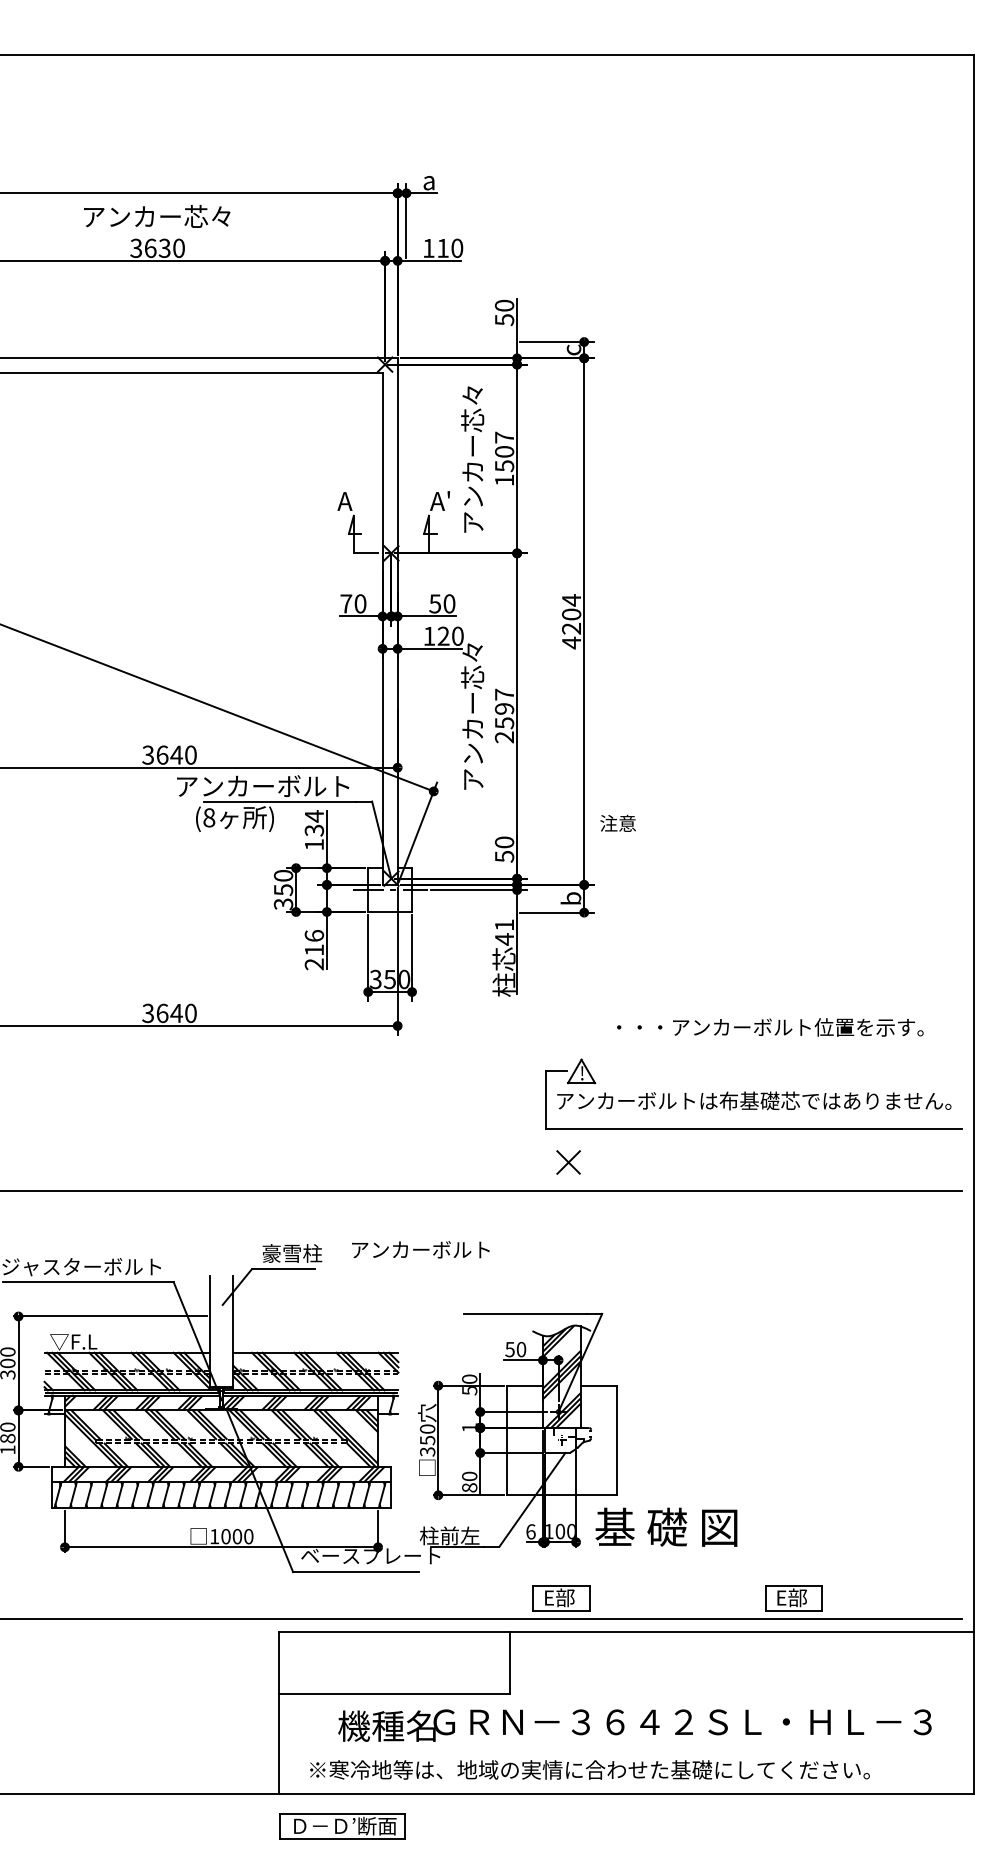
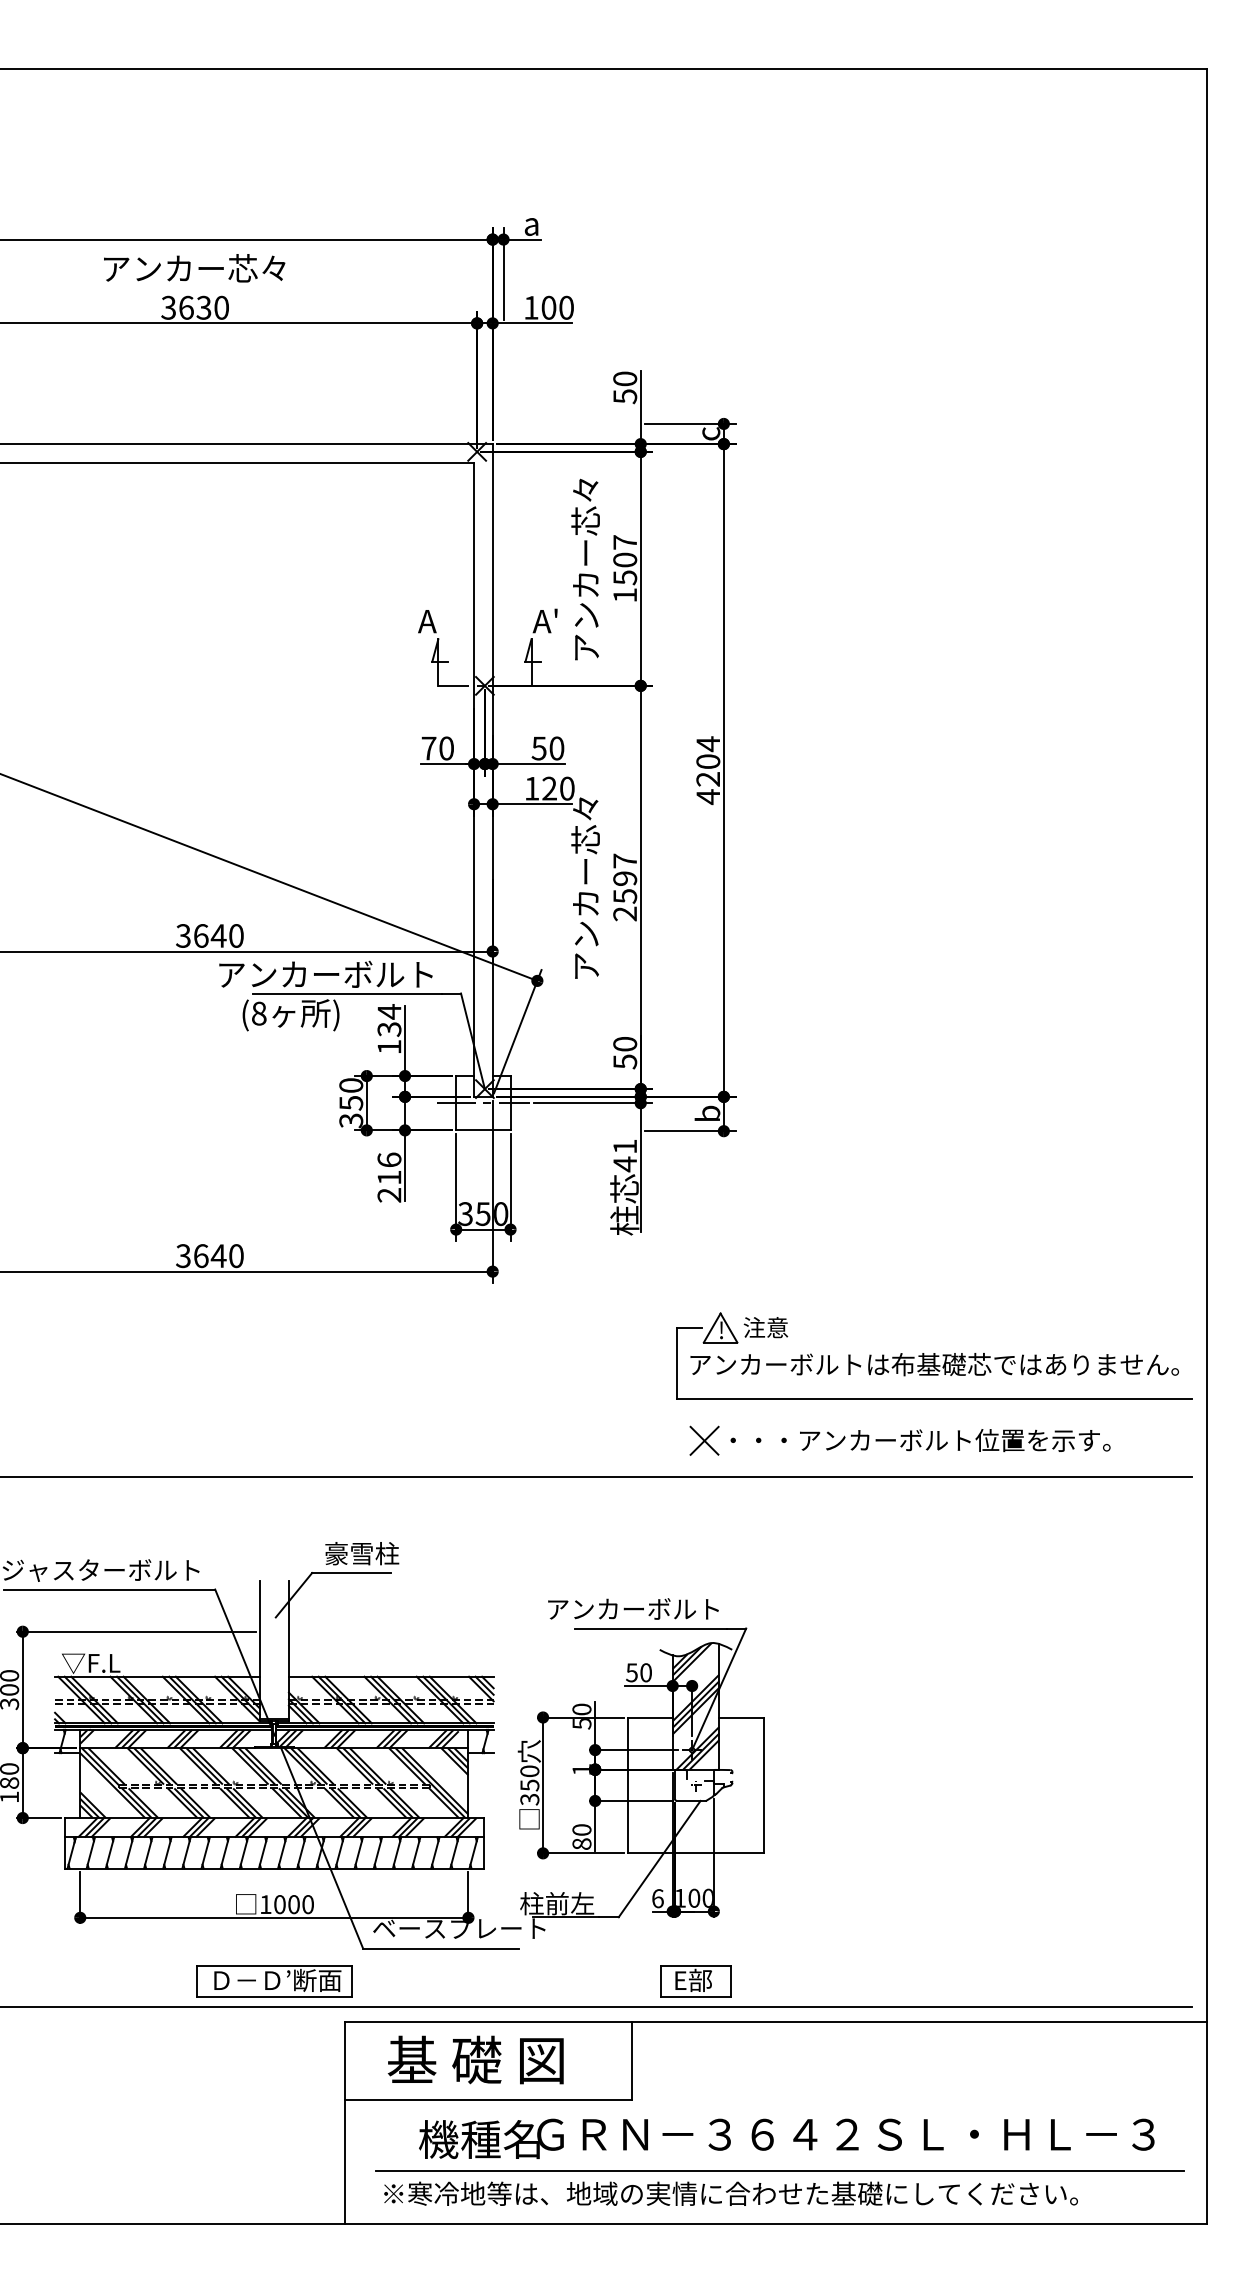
text: (442, 248) -> (548, 307), 110 -> 100
text: (617, 823) -> (765, 1327), moved
text: (770, 1027) -> (920, 1440), moved
text: (420, 1249) -> (633, 1608), moved
text: (666, 1526) -> (475, 2059), moved
part: (793, 1598) -> (983, 1981), removed
line: (629, 1751) -> (779, 2170), added
part: (342, 1827) -> (274, 1981), moved

